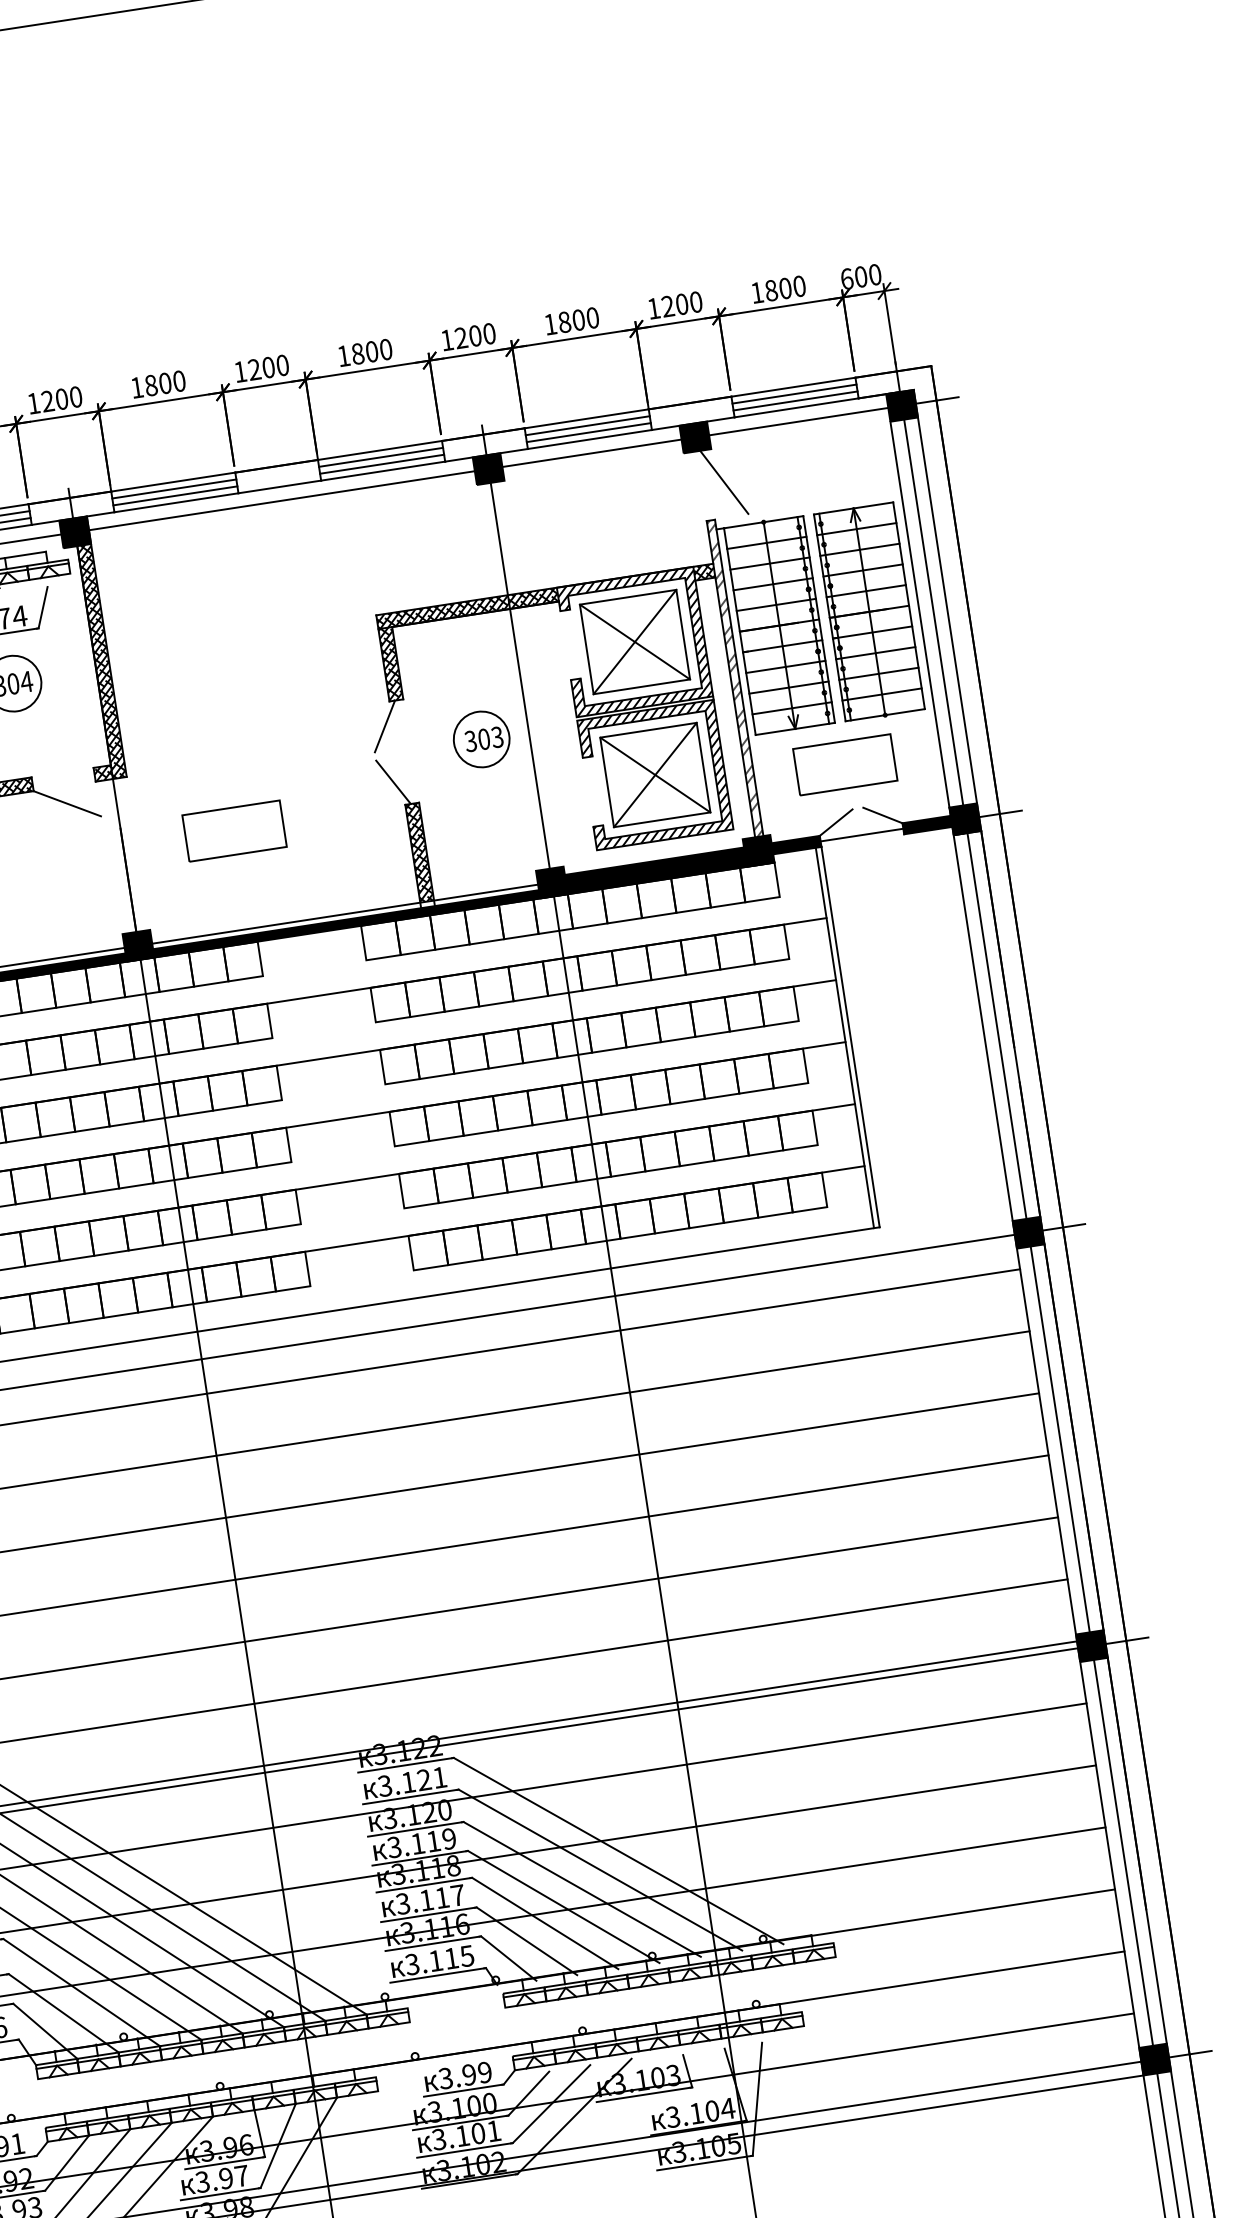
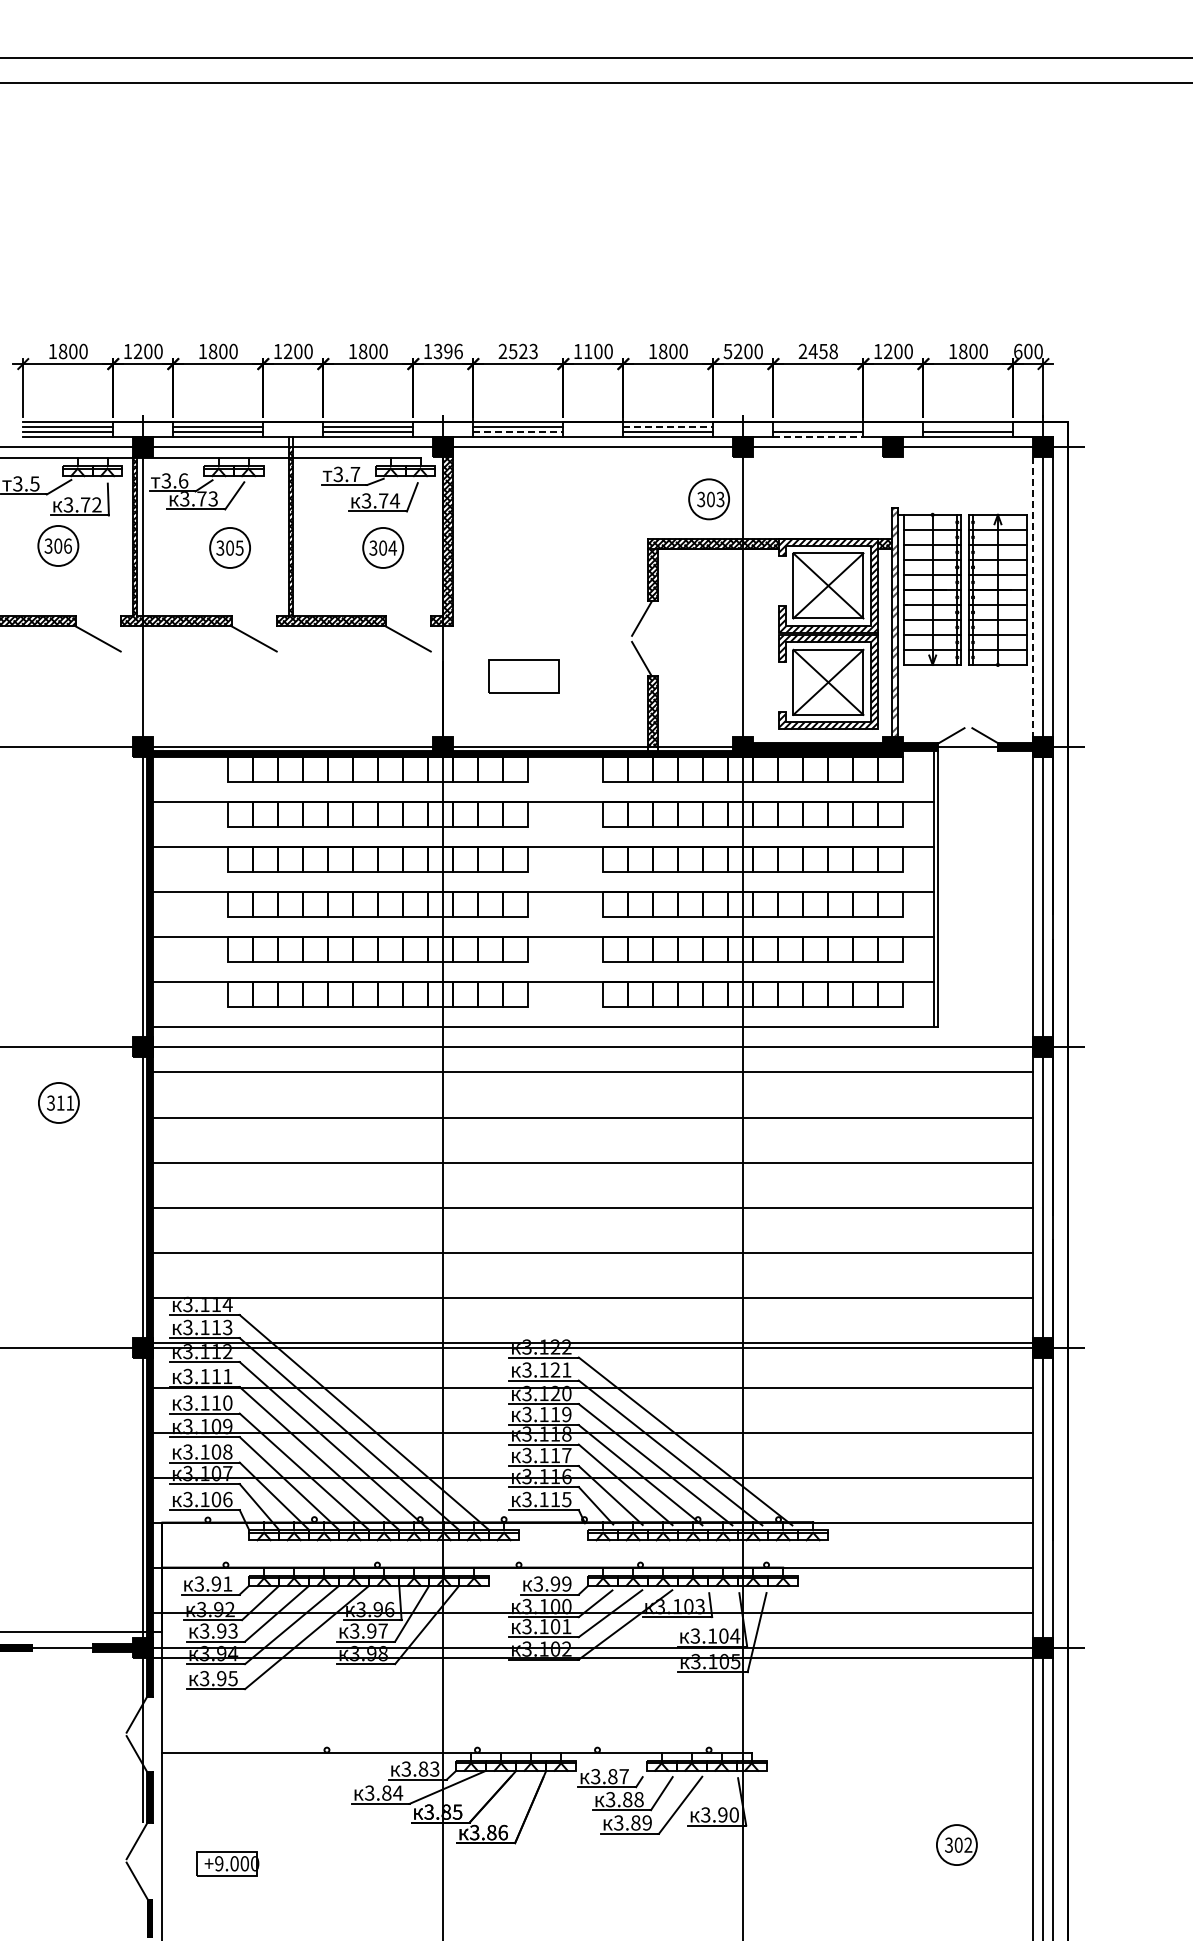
text: (570, 321) -> (817, 351), 1800 -> 2458
text: (446, 340) -> (727, 351), 1200 -> 5200
text: (254, 368) -> (588, 350), 1200 -> 1100
text: (157, 384) -> (517, 351), 1800 -> 2523
line: (794, 394) -> (968, 427), removed
text: (60, 399) -> (447, 351), 1200 -> 1396
line: (587, 425) -> (818, 427), removed
line: (590, 439) -> (818, 437), solid -> dashed
line: (381, 457) -> (668, 427), solid -> dashed
line: (723, 482) -> (908, 482), removed
line: (175, 496) -> (518, 432), solid -> dashed
line: (920, 614) -> (1033, 597), solid -> dashed
part: (480, 739) -> (708, 499), moved
part: (845, 764) -> (964, 695), removed

